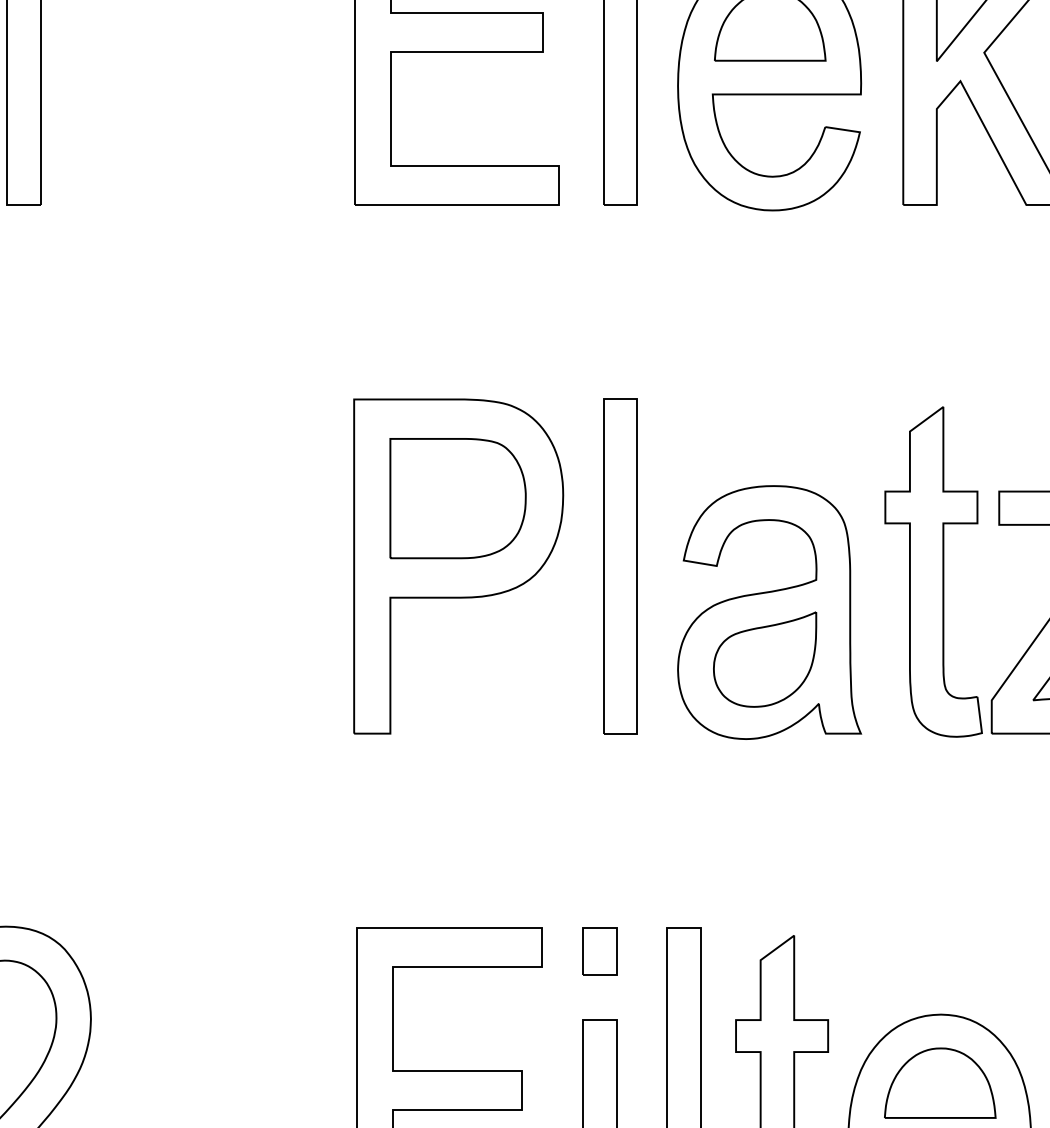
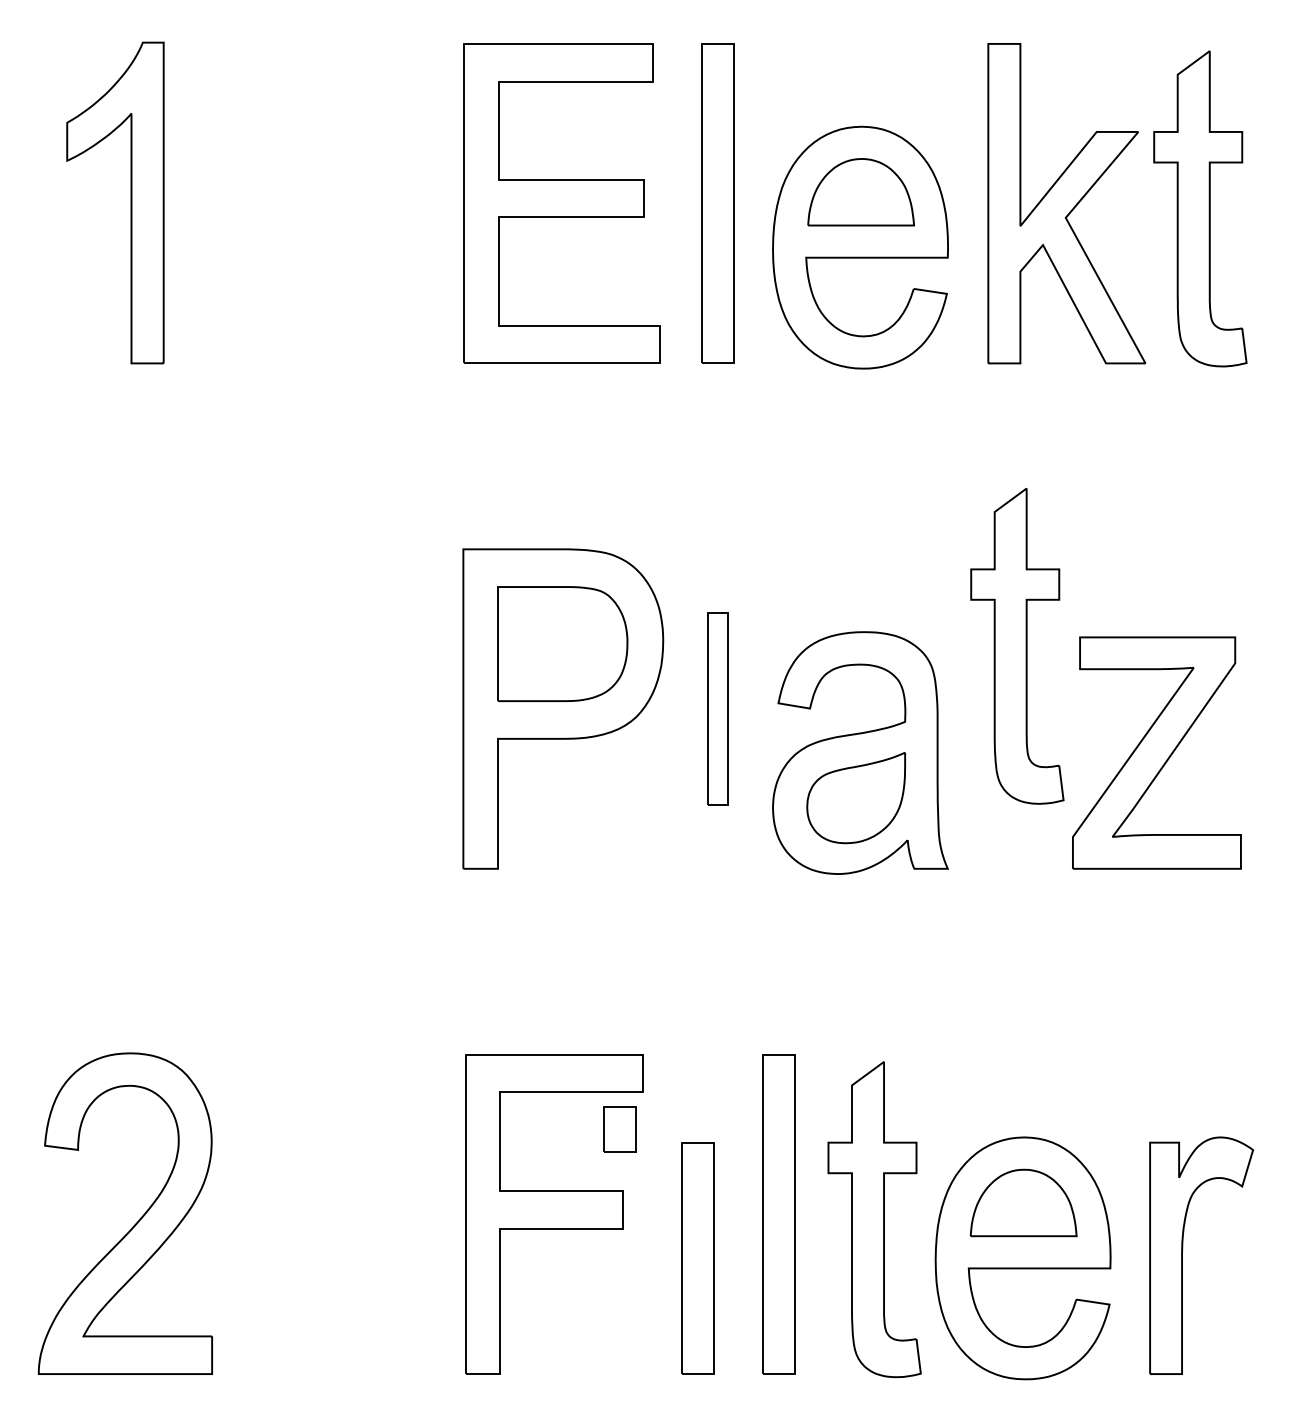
part: (619, 565) -> (717, 708), size x0.6
part: (933, 572) -> (1017, 646), moved
part: (599, 951) -> (619, 1129), moved

